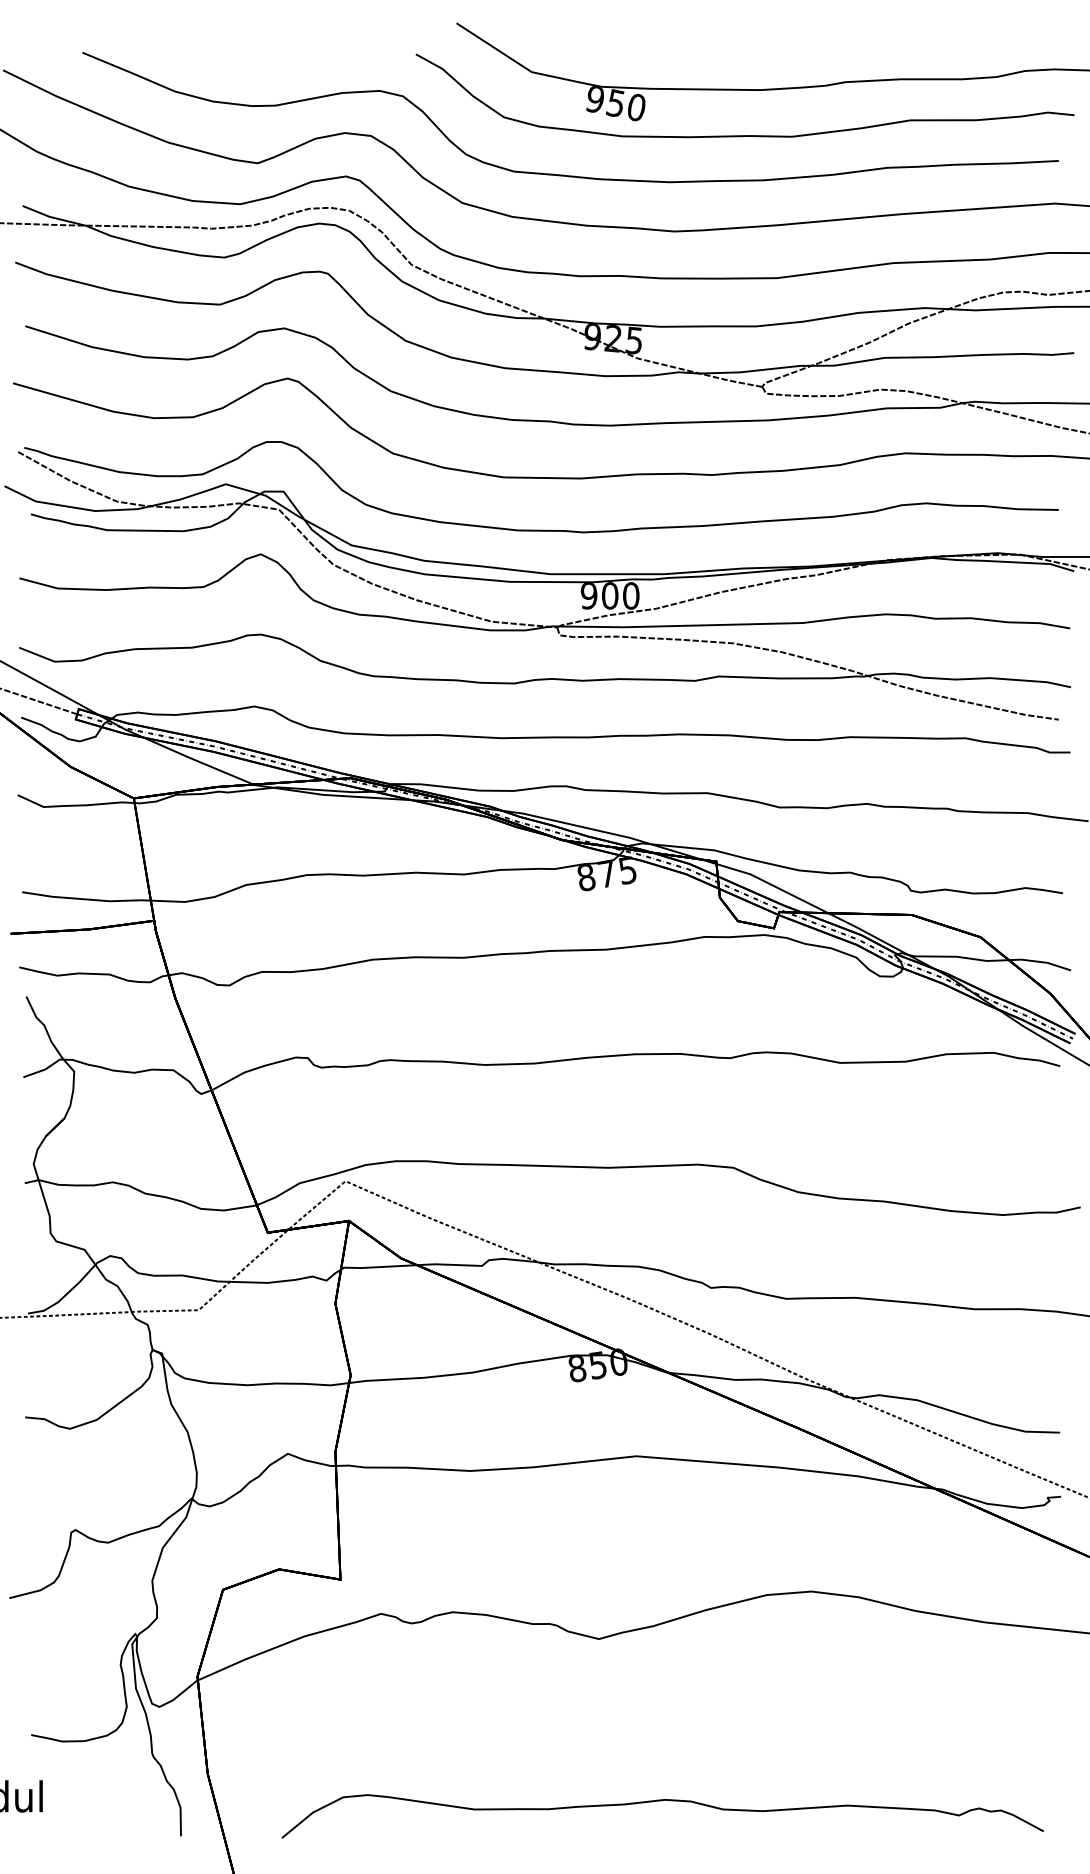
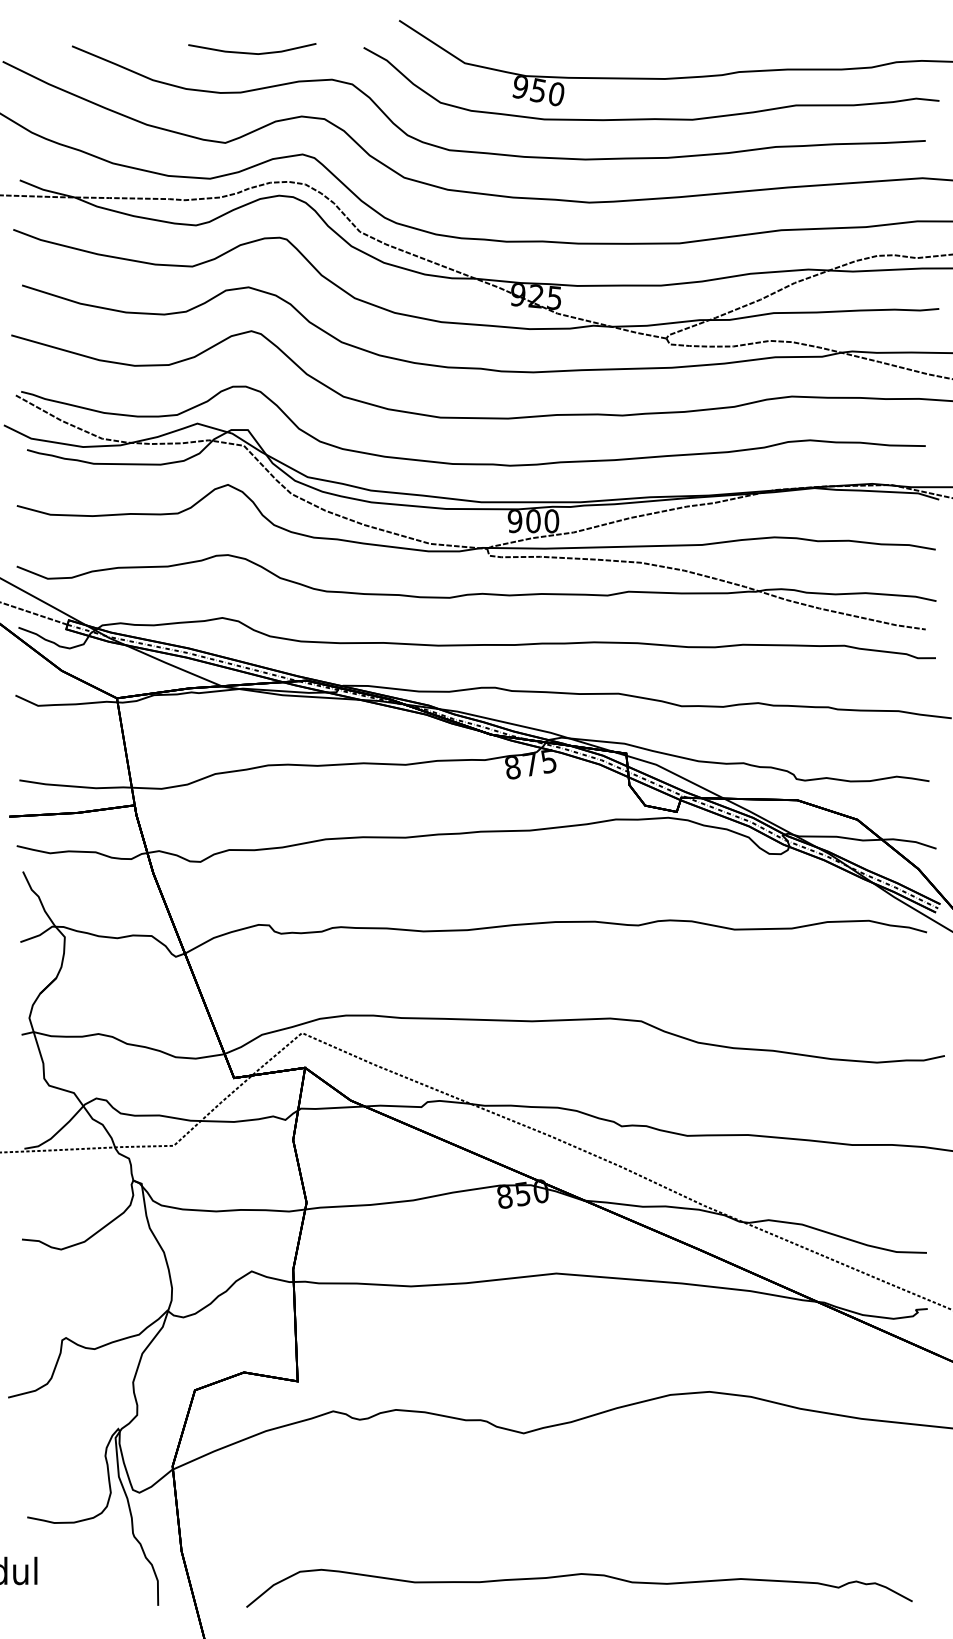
line: (288, 60) -> (252, 53), added

